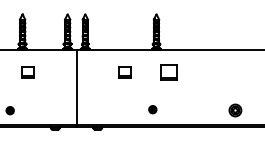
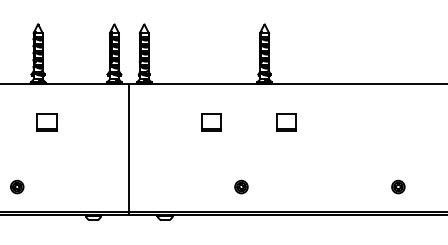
part: (169, 72) -> (286, 122), size x0.71
part: (152, 109) -> (240, 186), moved
part: (235, 110) -> (398, 186), size x0.62

